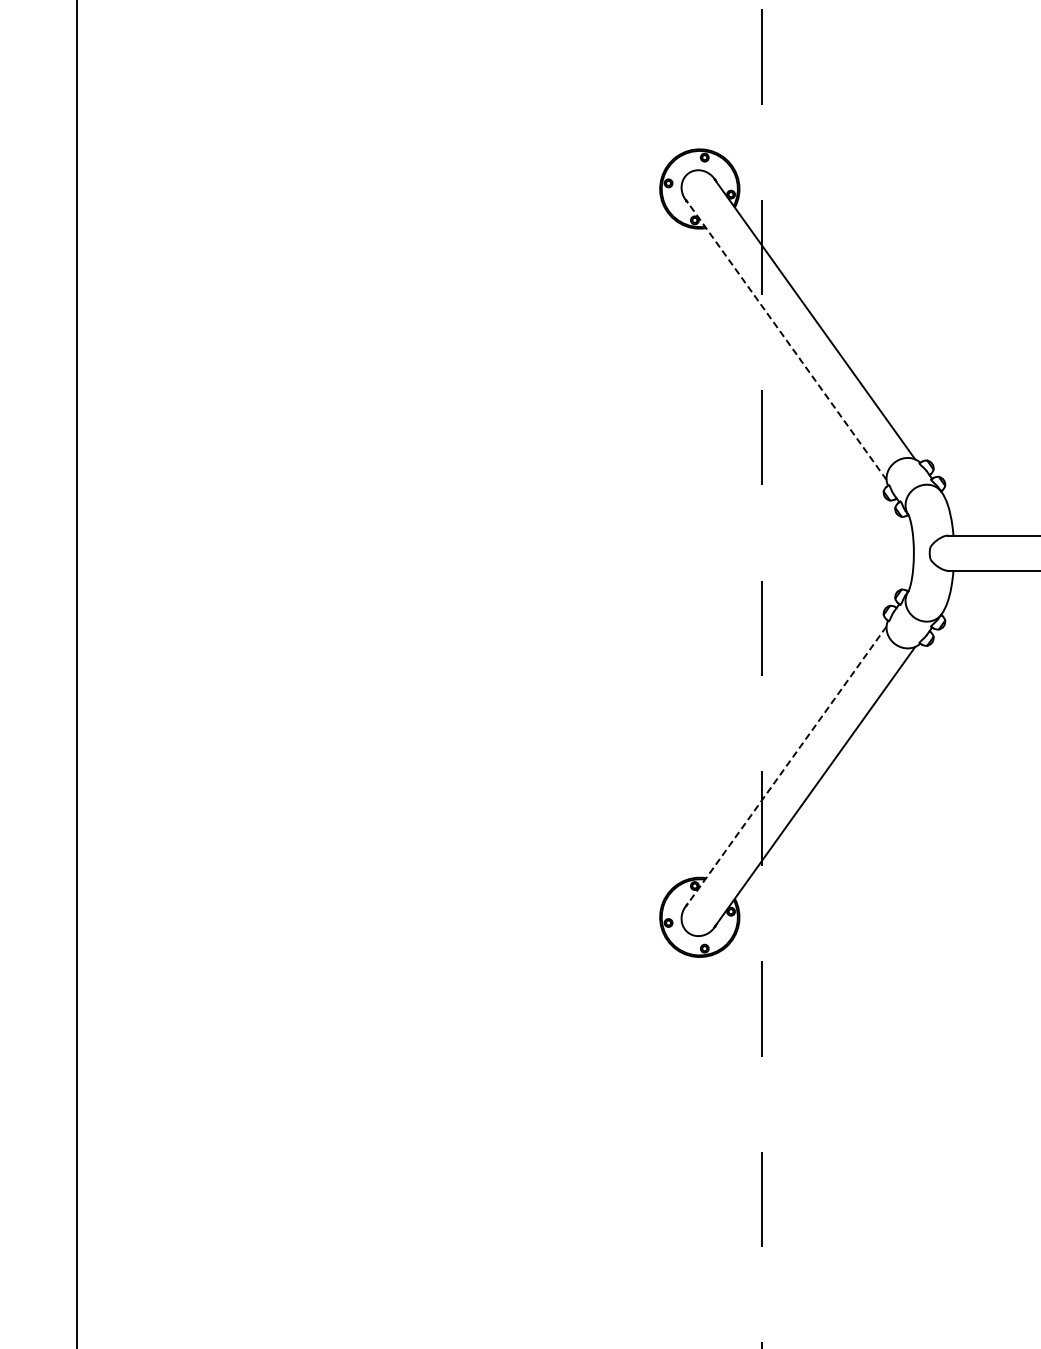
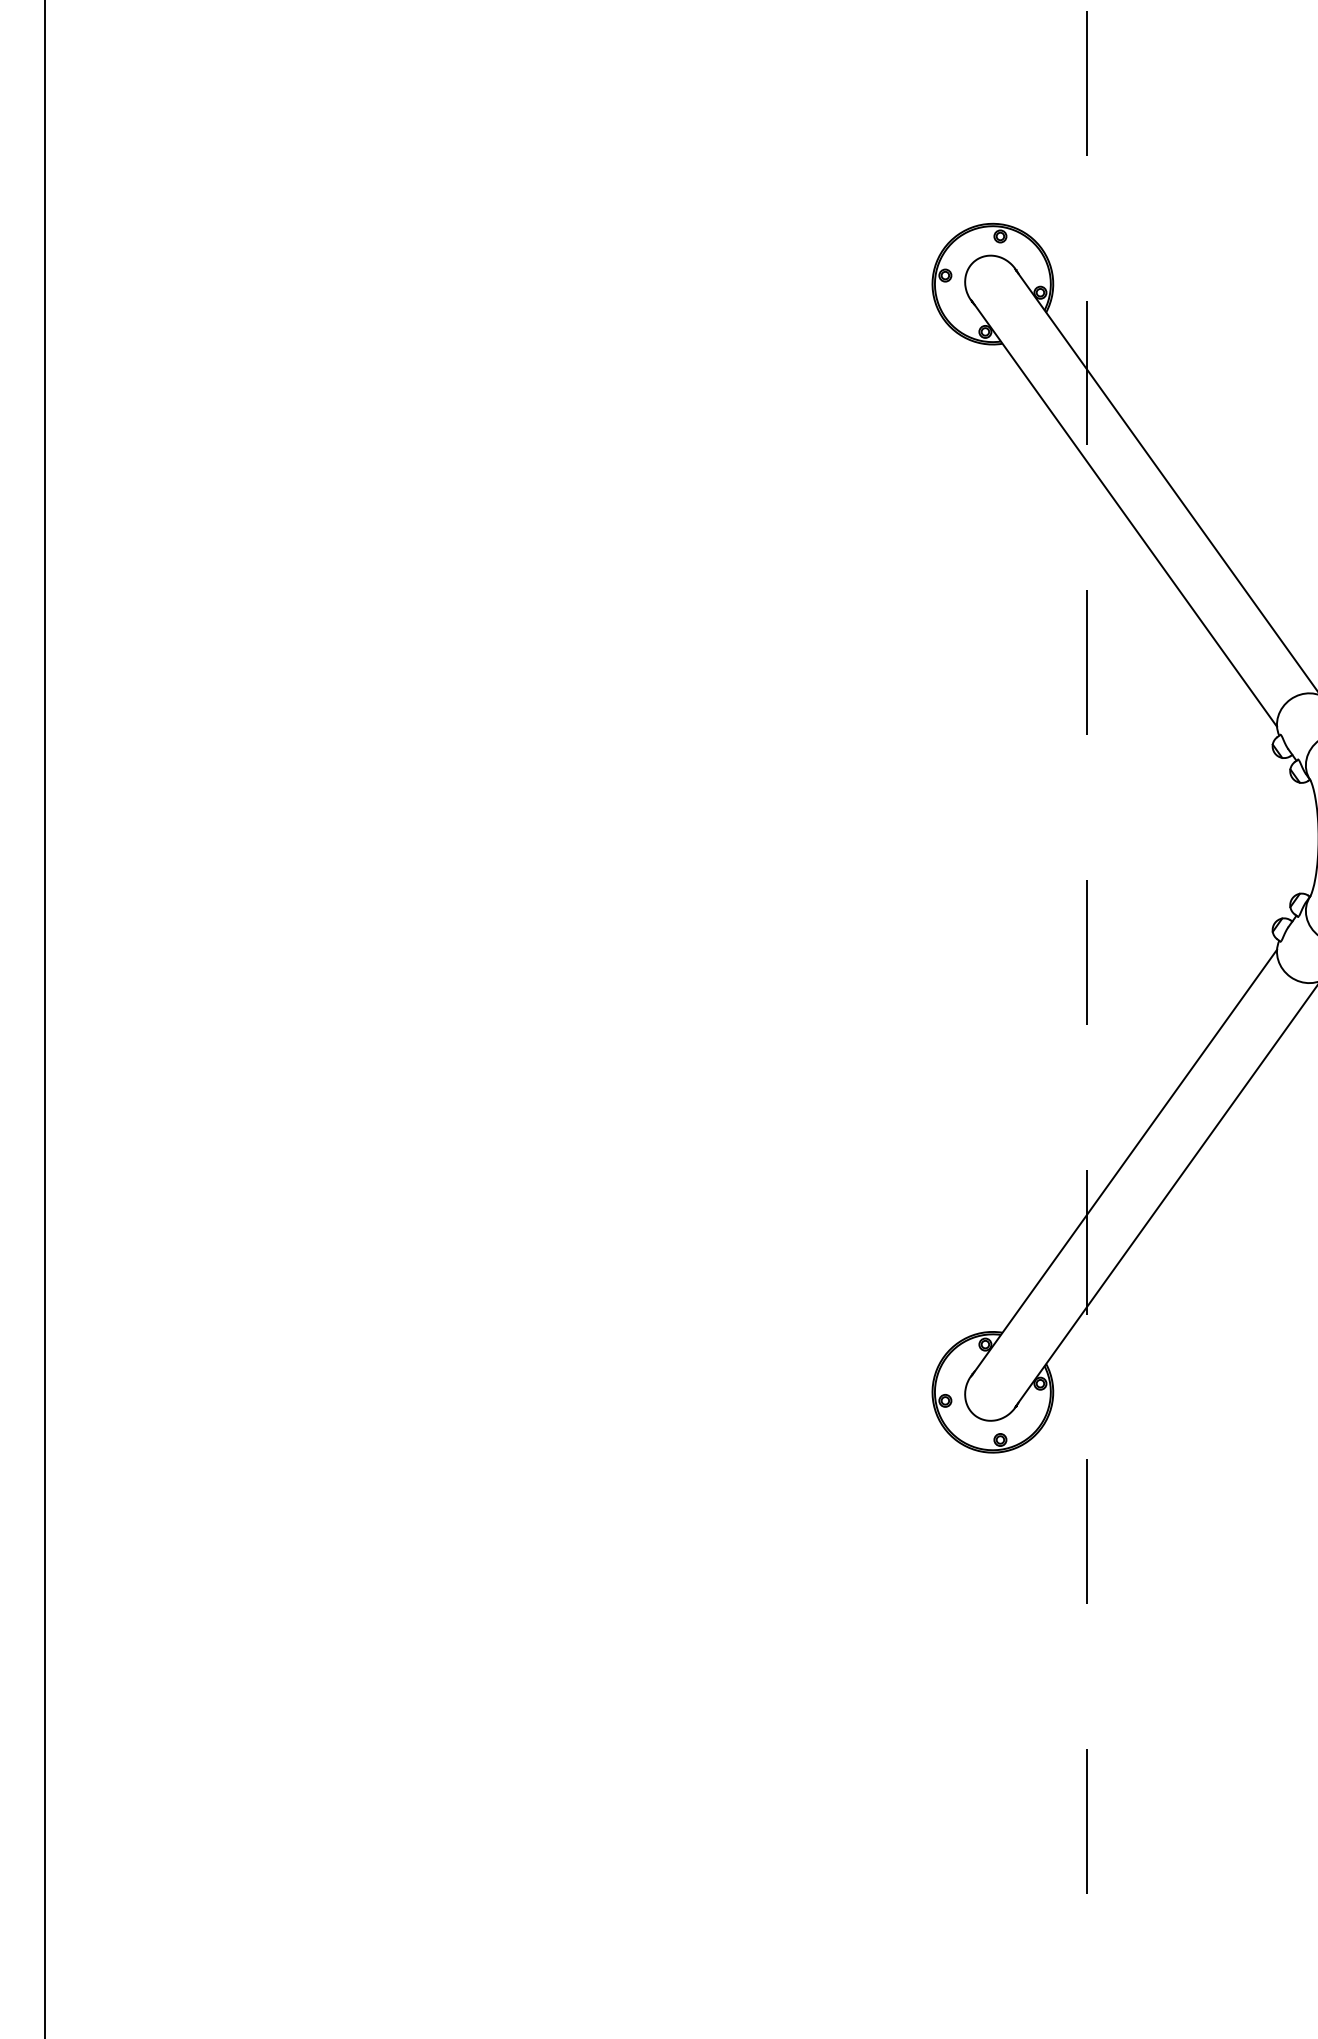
line: (785, 339) -> (1123, 513), dashed -> solid
line: (785, 767) -> (1123, 1164), dashed -> solid

